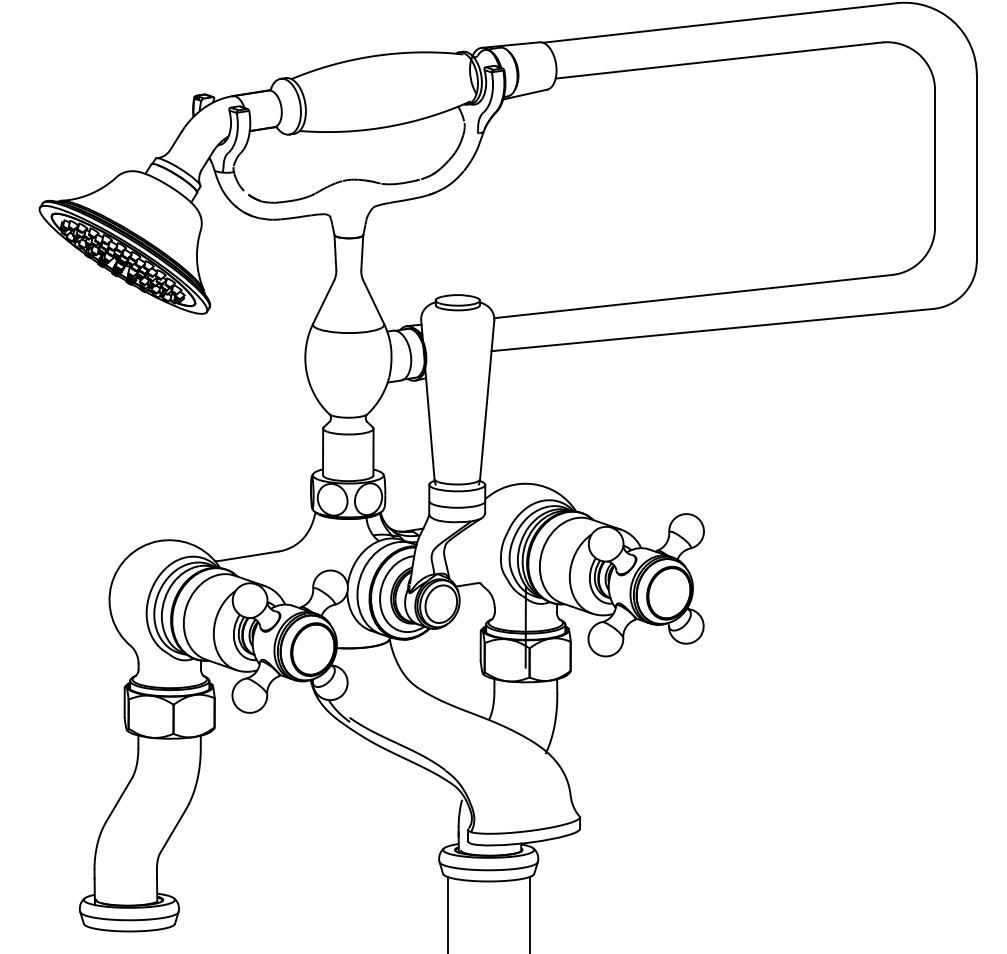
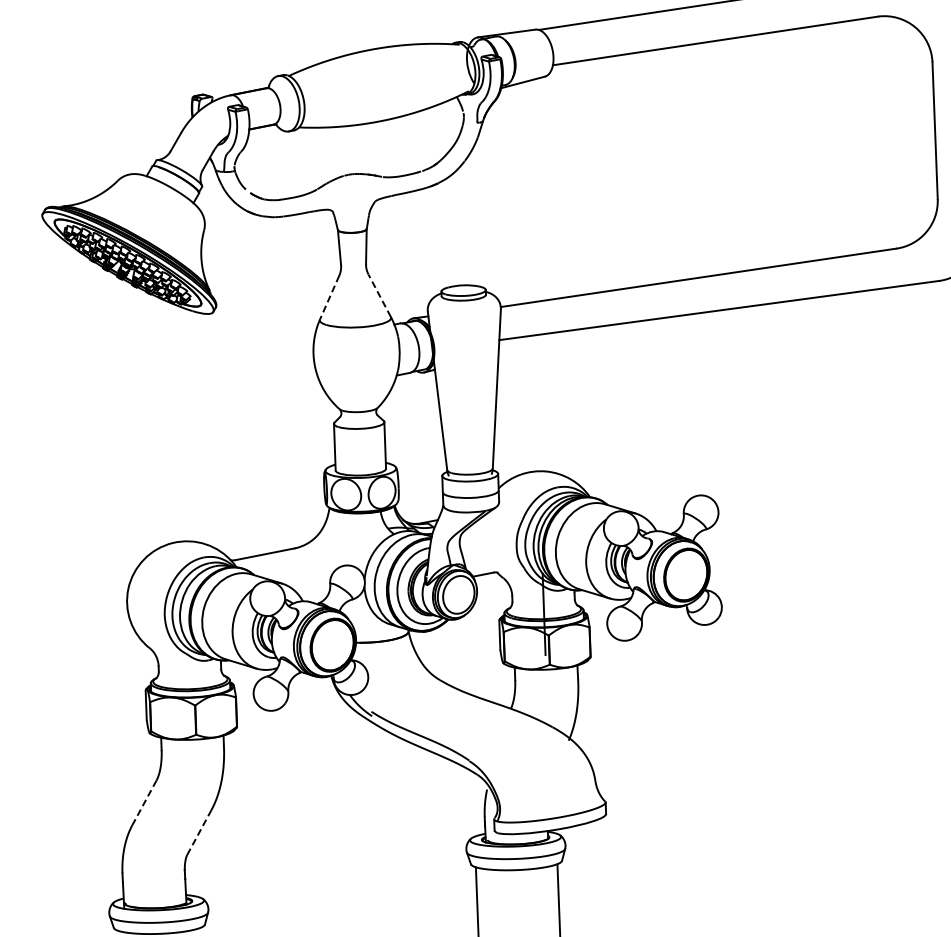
line: (323, 302) -> (329, 297), solid -> dashed
line: (373, 302) -> (379, 296), solid -> dashed
line: (118, 800) -> (143, 803), solid -> dashed
line: (173, 831) -> (199, 832), solid -> dashed

